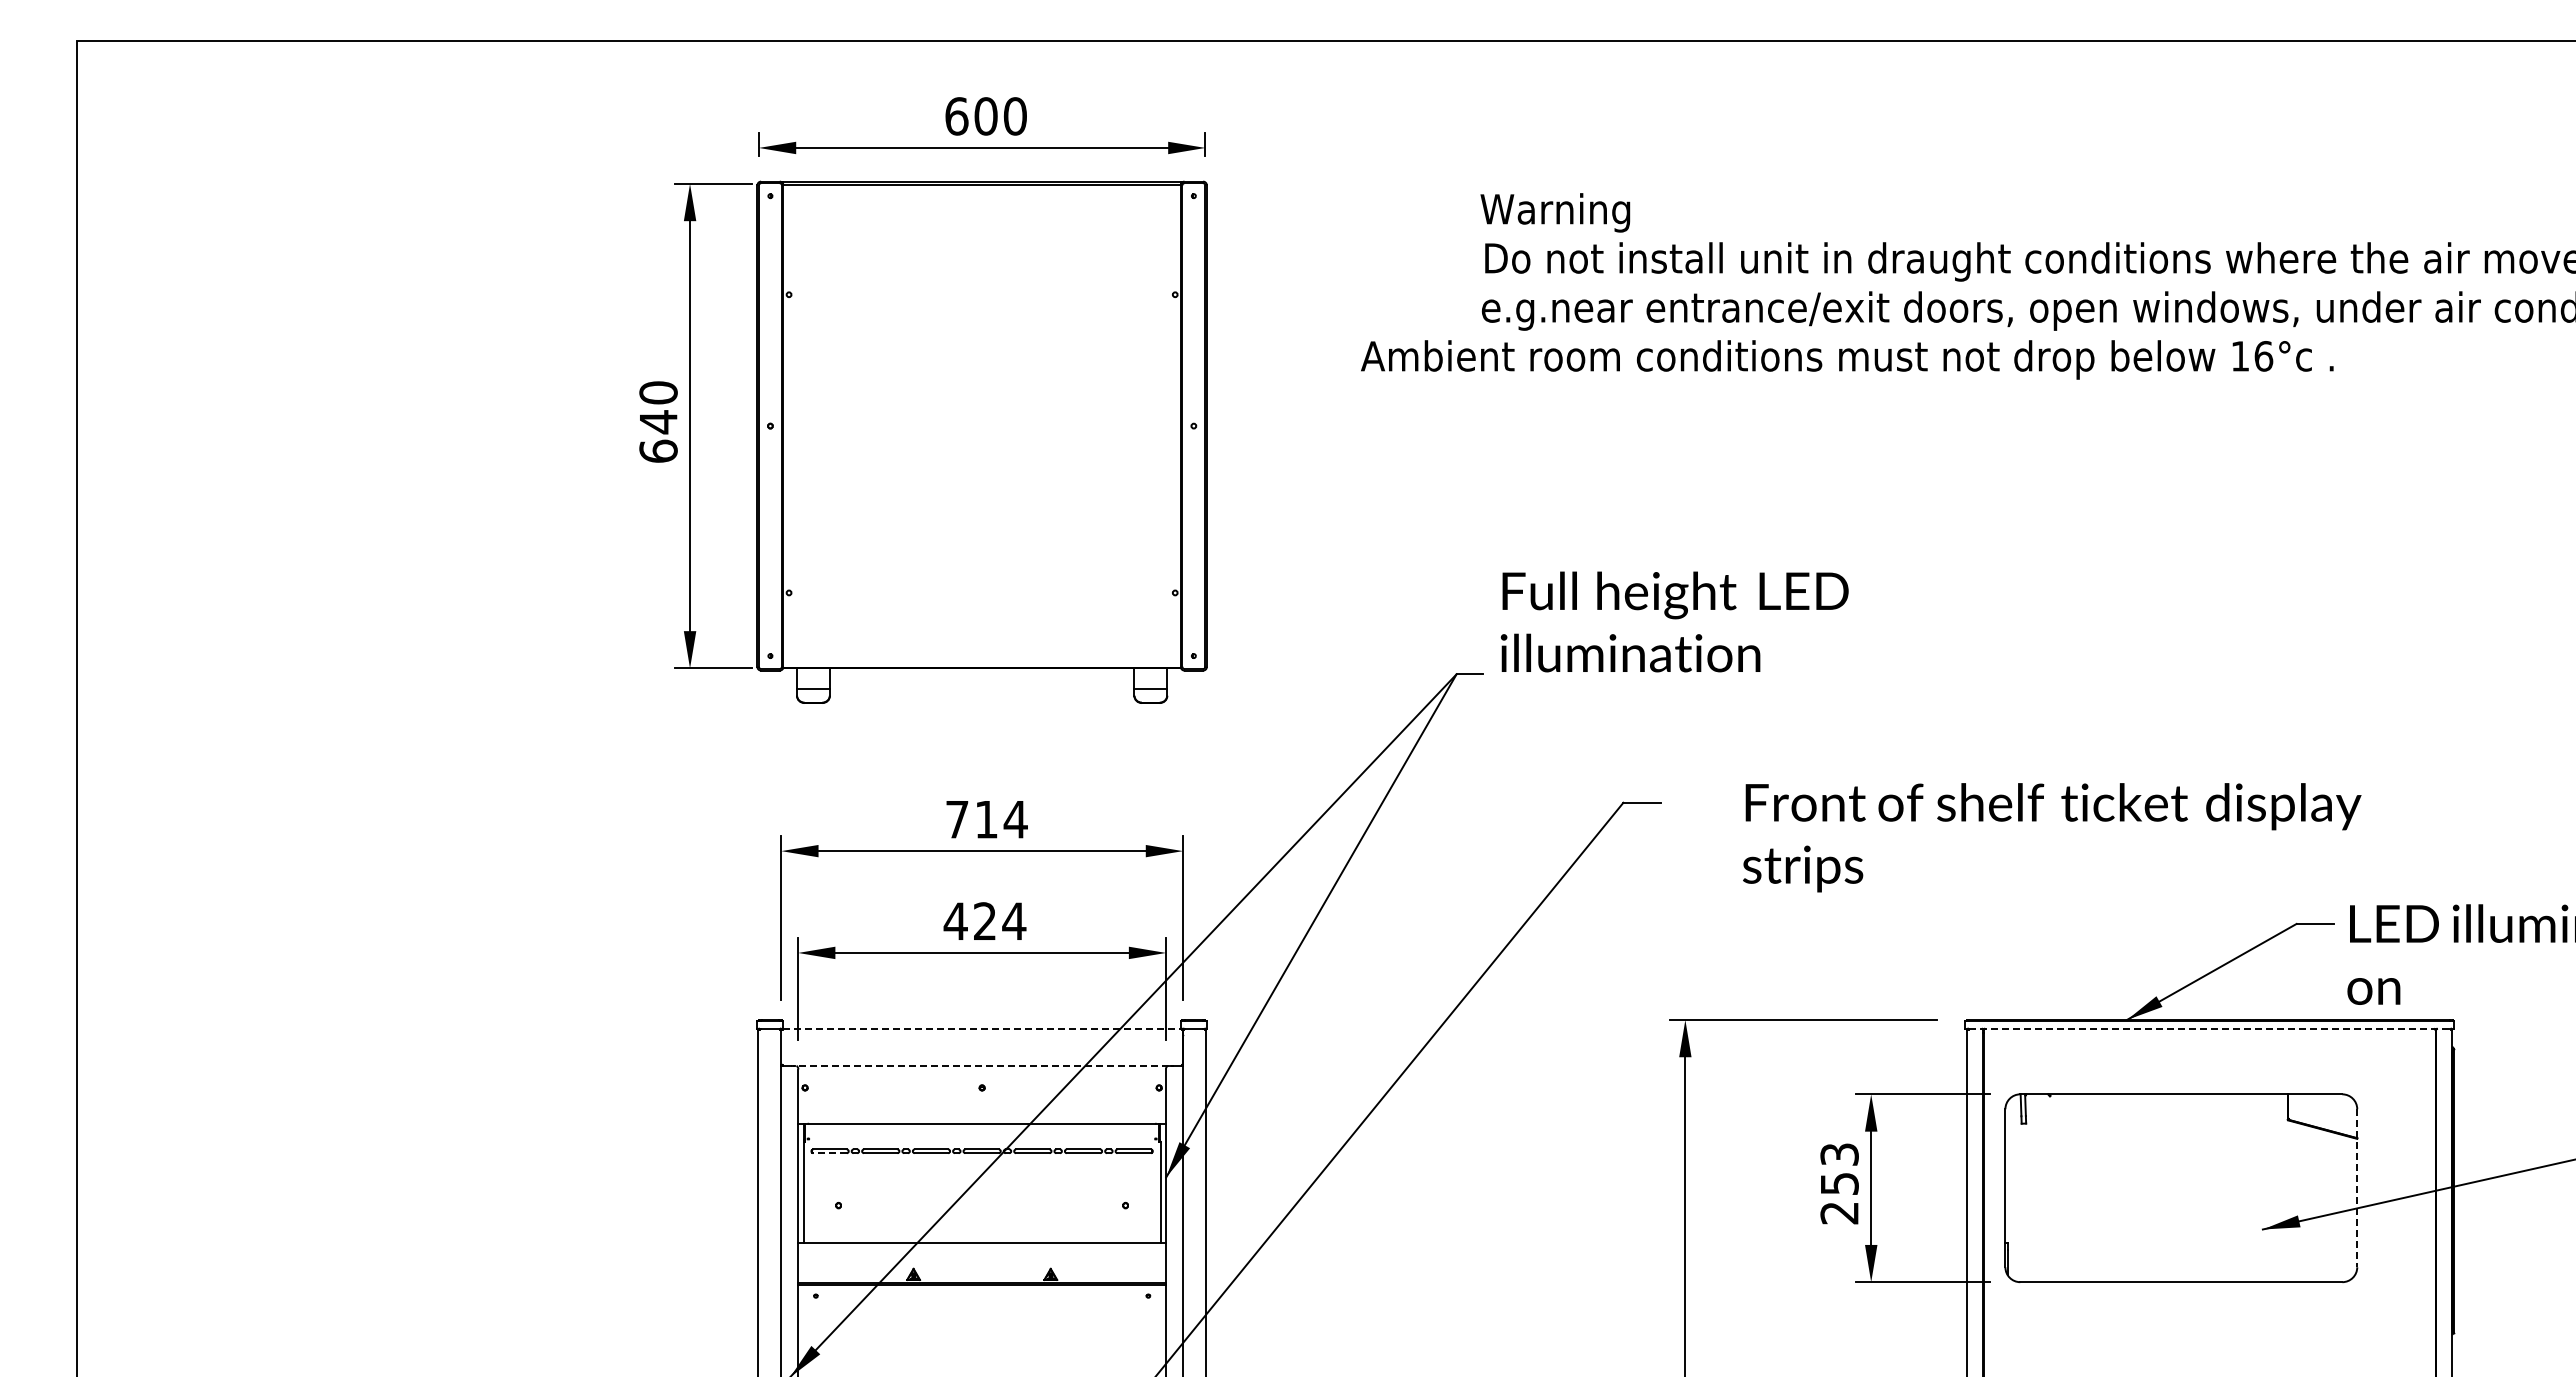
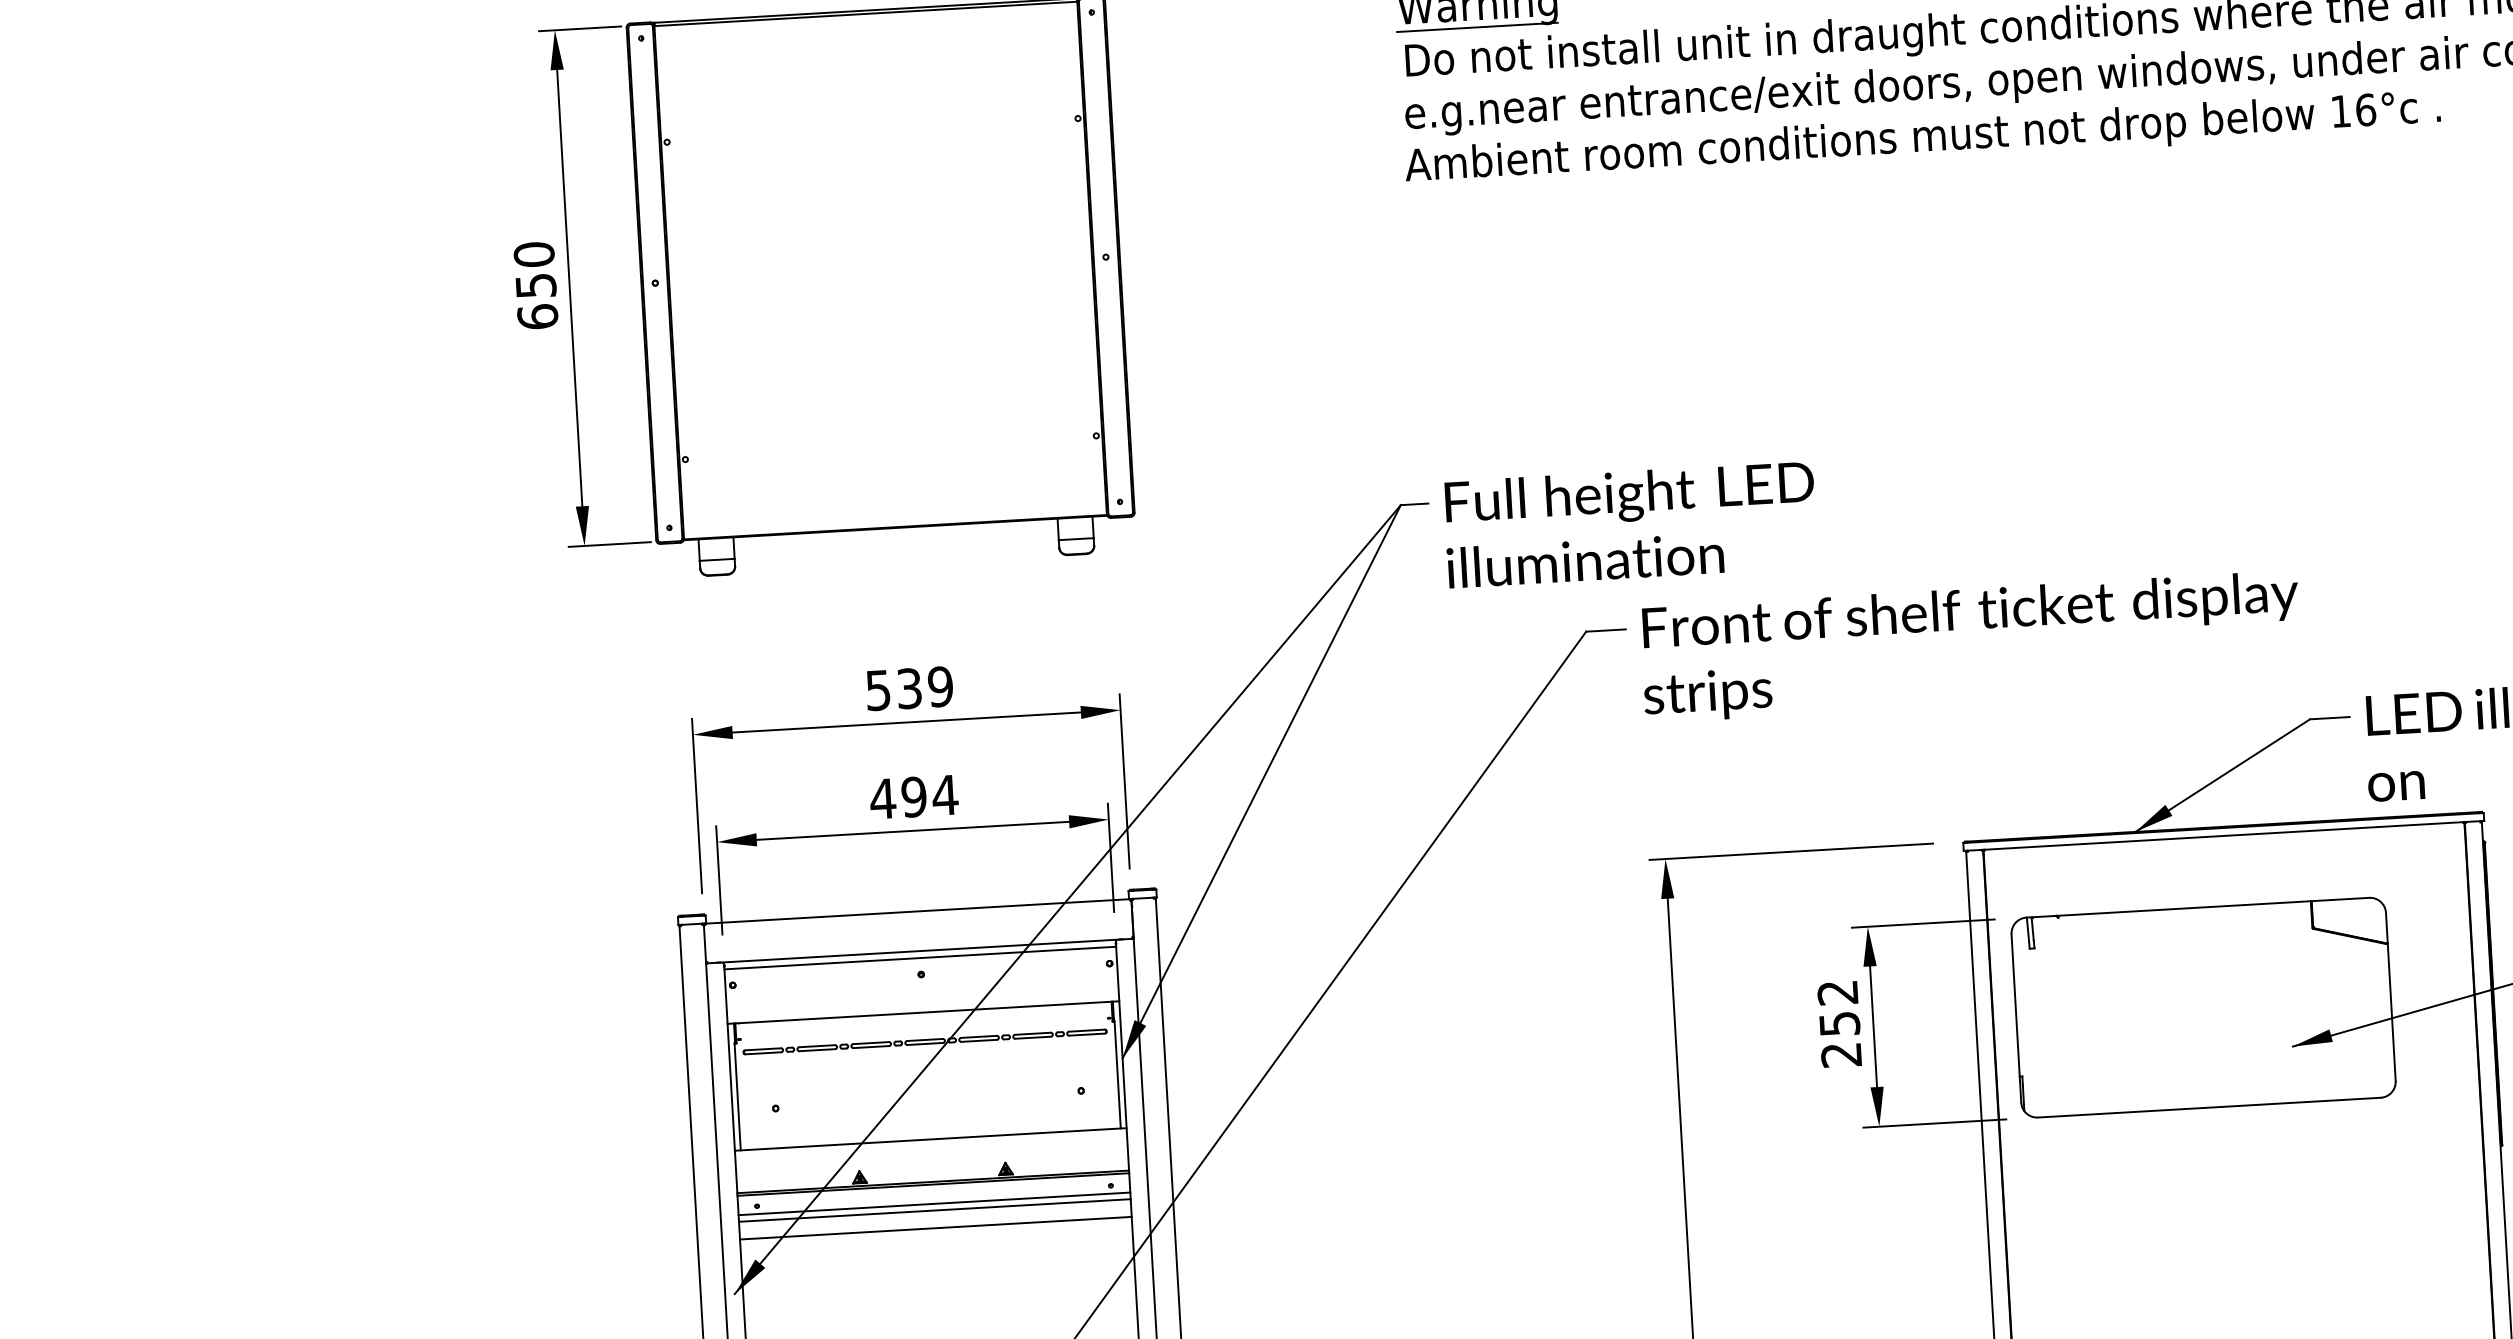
line: (1553, 230) -> (1476, 26), added
text: (1847, 359) -> (1923, 138), moved
text: (658, 422) -> (535, 286), 640 -> 650
text: (1674, 621) -> (1630, 524), moved
text: (986, 819) -> (909, 688), 714 -> 539
text: (2052, 837) -> (1971, 646), moved
text: (984, 921) -> (913, 797), 424 -> 494
line: (982, 1028) -> (917, 911), dashed -> solid
line: (2209, 1028) -> (2223, 835), dashed -> solid
line: (981, 1065) -> (919, 950), dashed -> solid
line: (982, 1072) -> (920, 958), added
line: (830, 1153) -> (763, 1053), dashed -> solid
text: (1839, 1154) -> (1837, 992), 253 -> 252
line: (2357, 1188) -> (2391, 997), dashed -> solid
line: (982, 1303) -> (934, 1203), added
line: (982, 1309) -> (935, 1210), added
line: (982, 1326) -> (936, 1228), added

